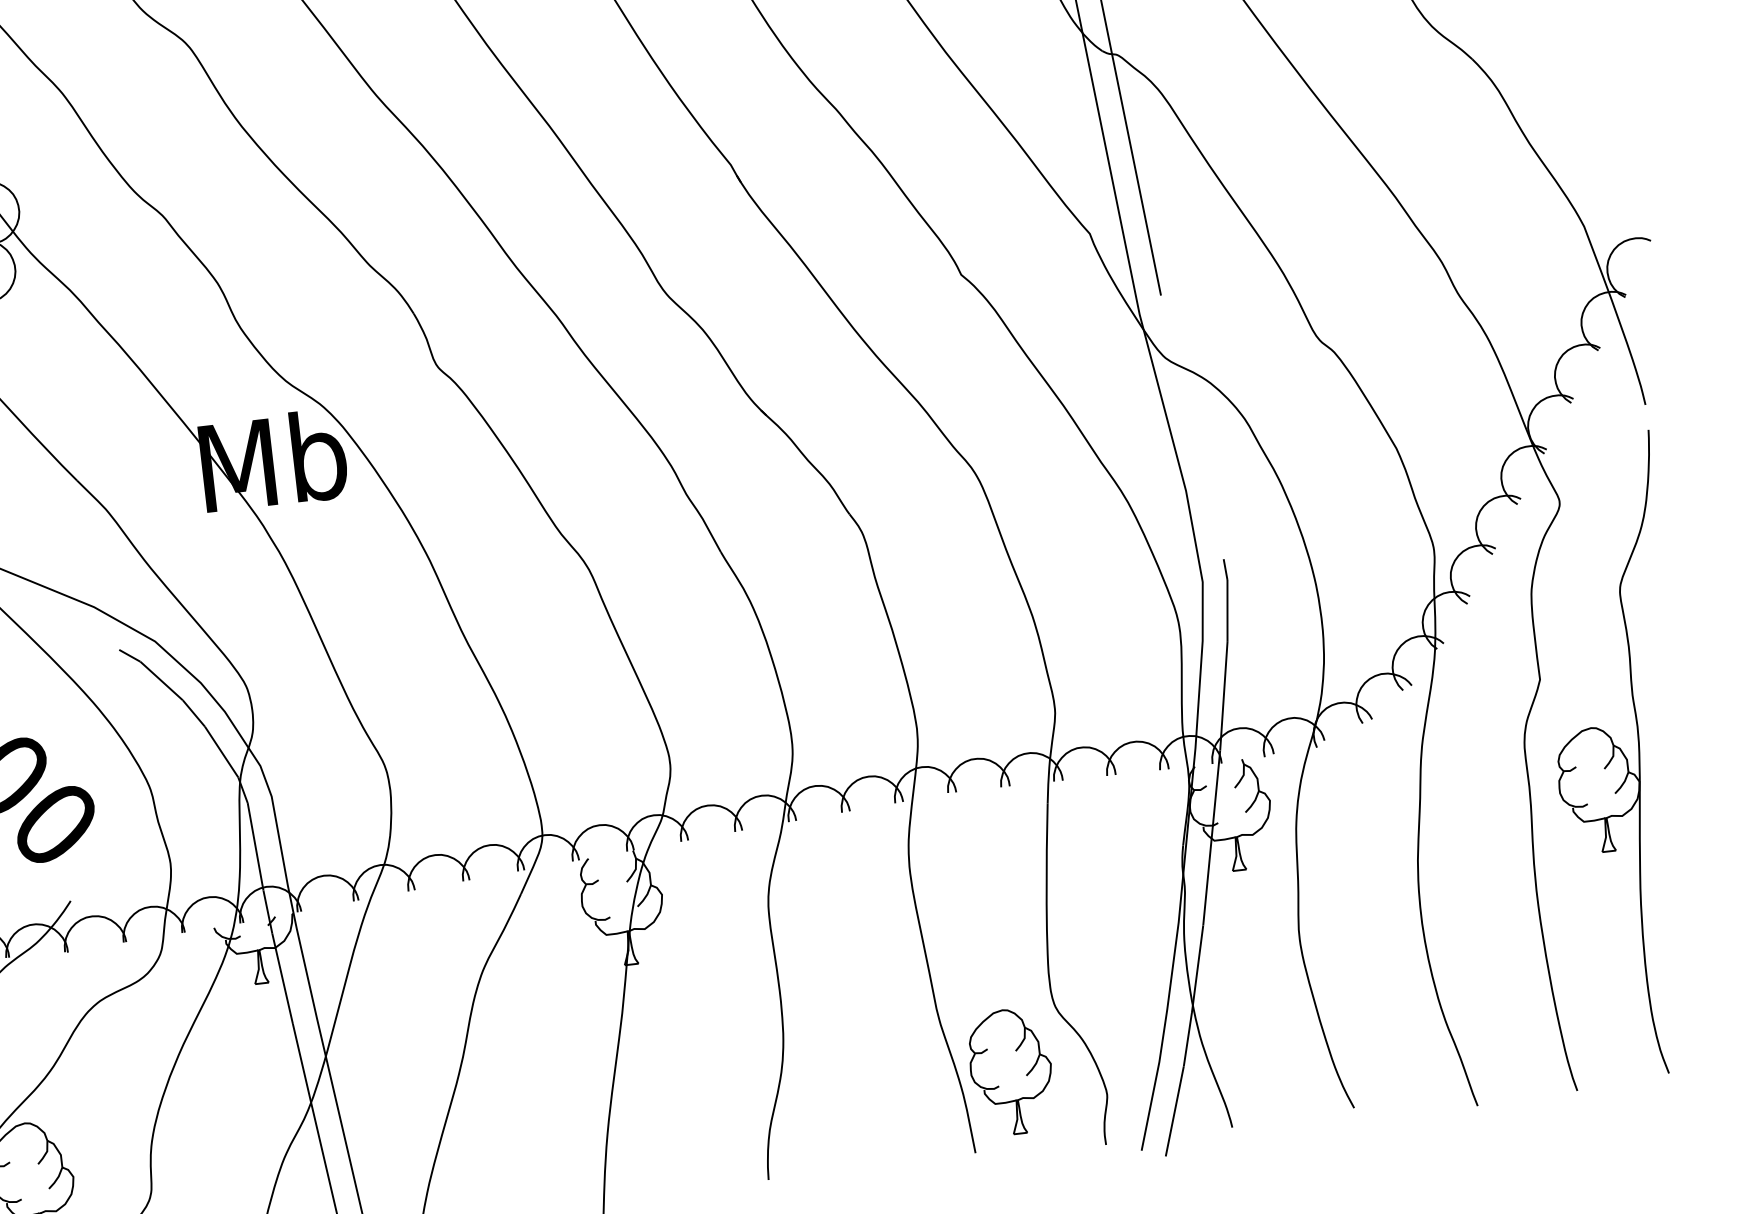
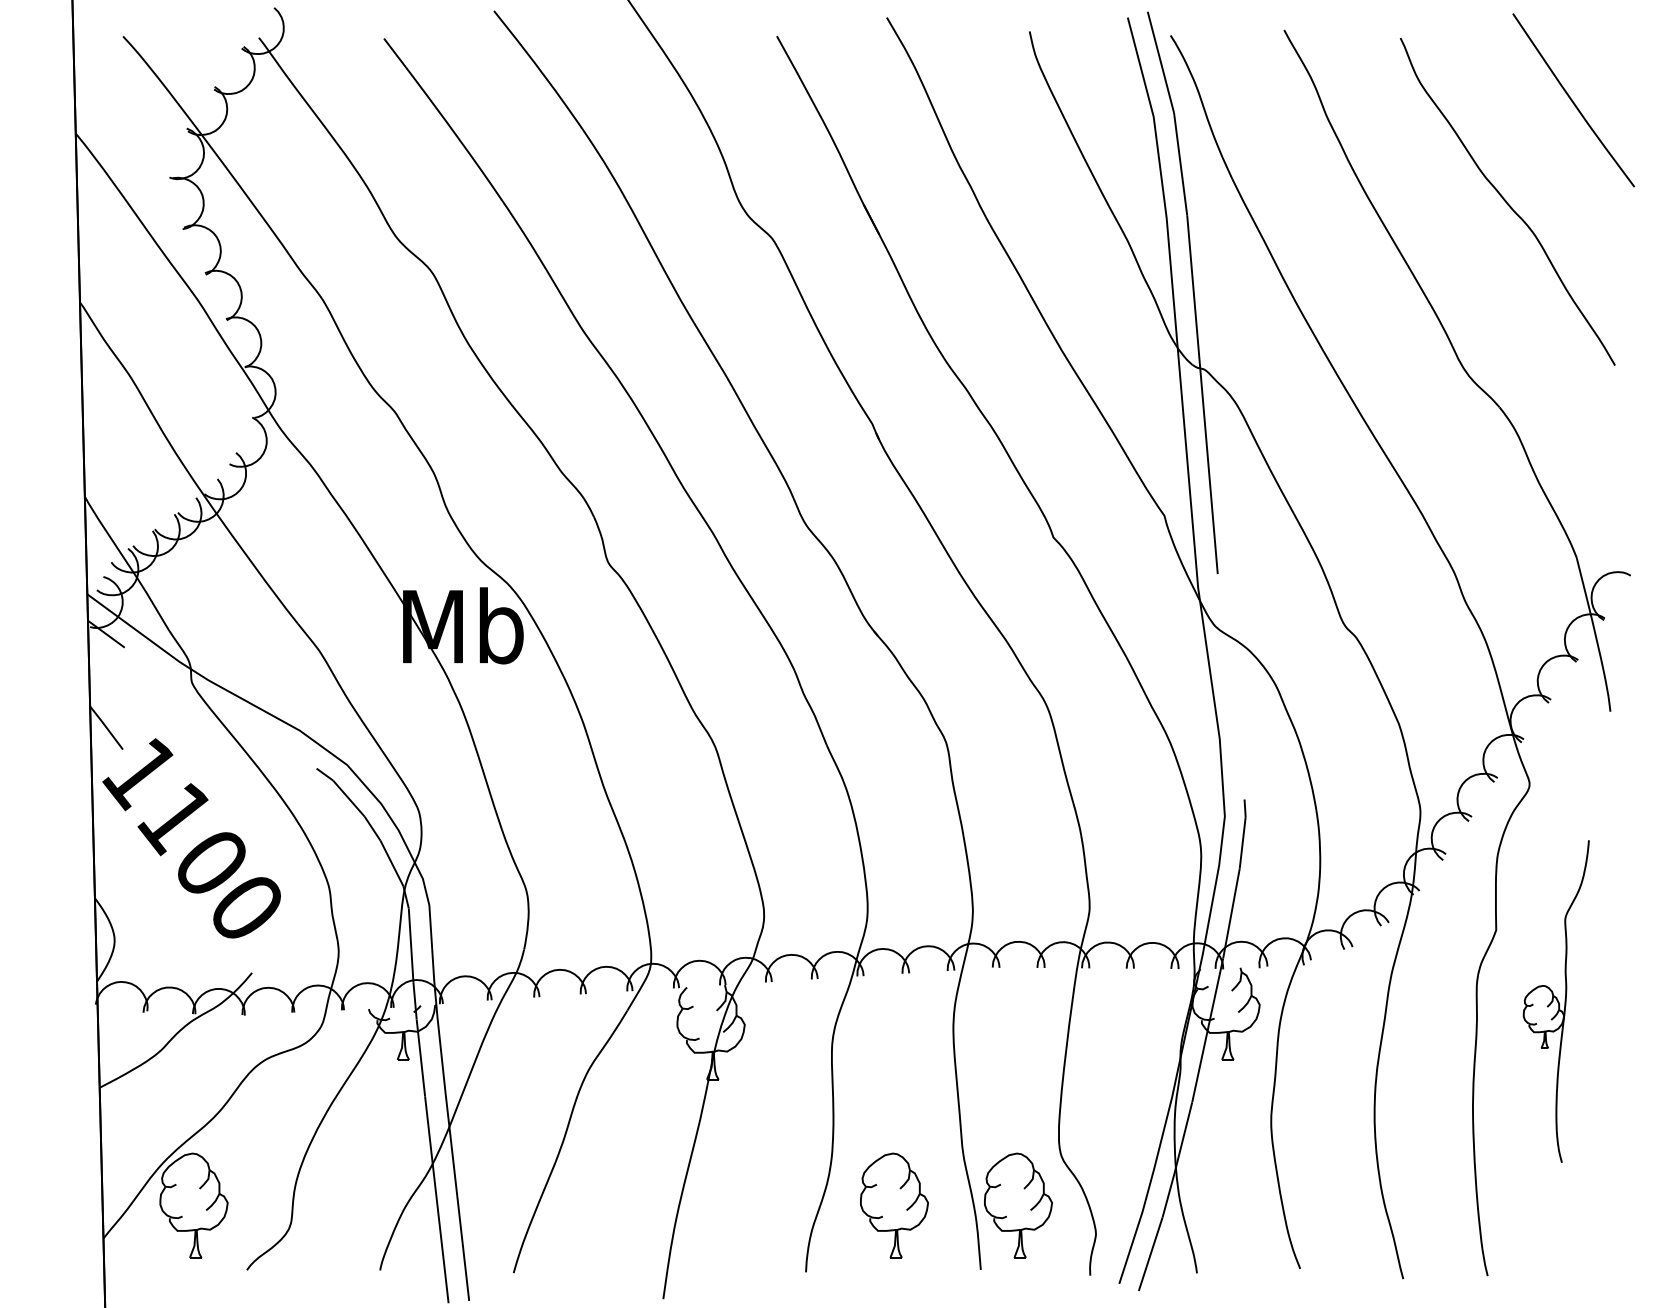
part: (1621, 755) -> (1556, 1001), size x0.6
part: (864, 1088) -> (894, 1205), added

